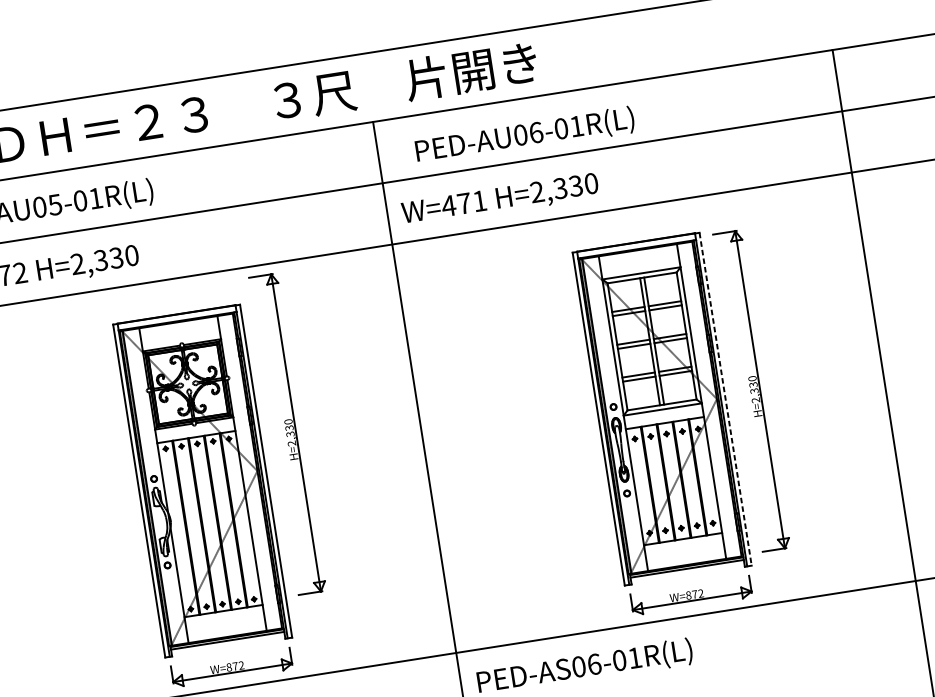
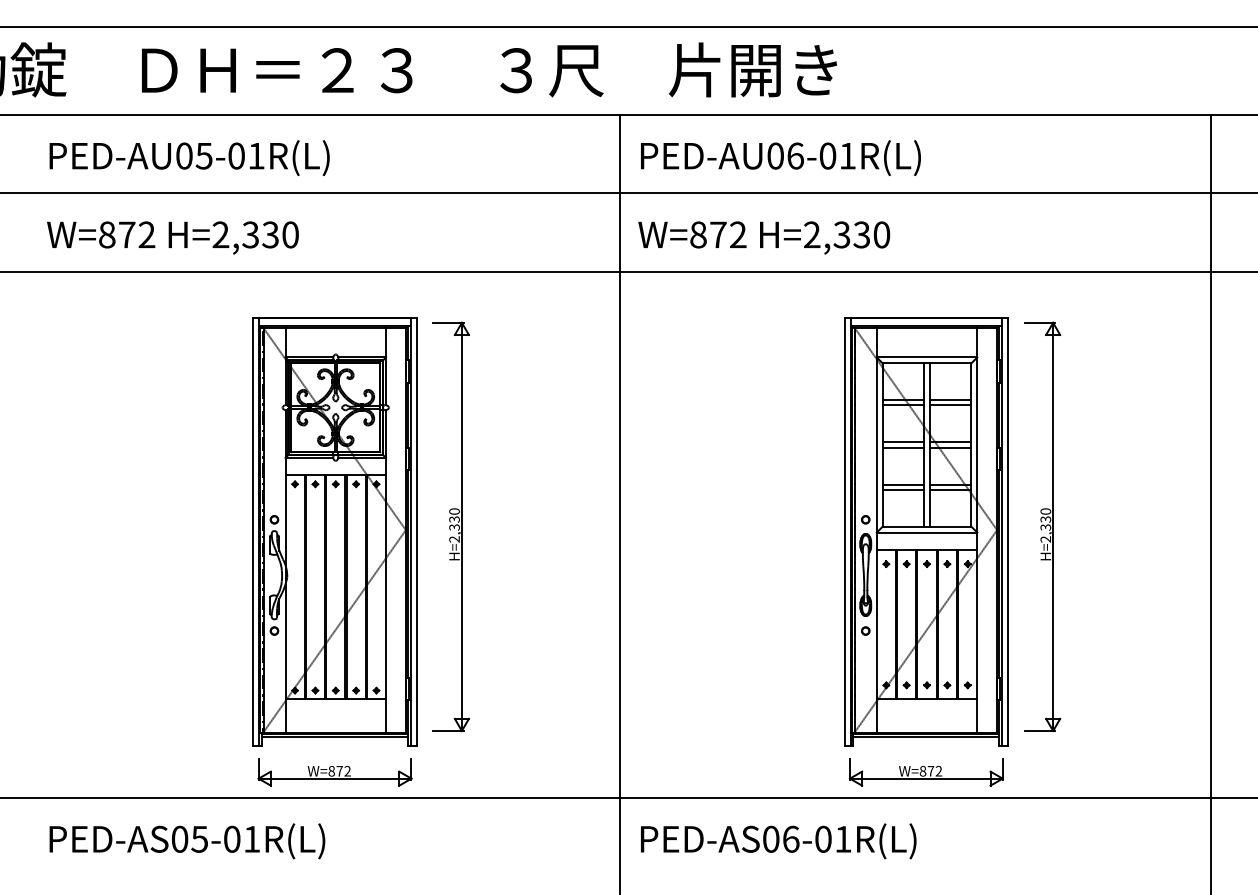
text: (524, 136) -> (780, 158), moved
text: (463, 203) -> (717, 234), W=471 -> W=872
line: (725, 399) -> (1007, 532), dashed -> solid
part: (287, 434) -> (450, 526), moved

